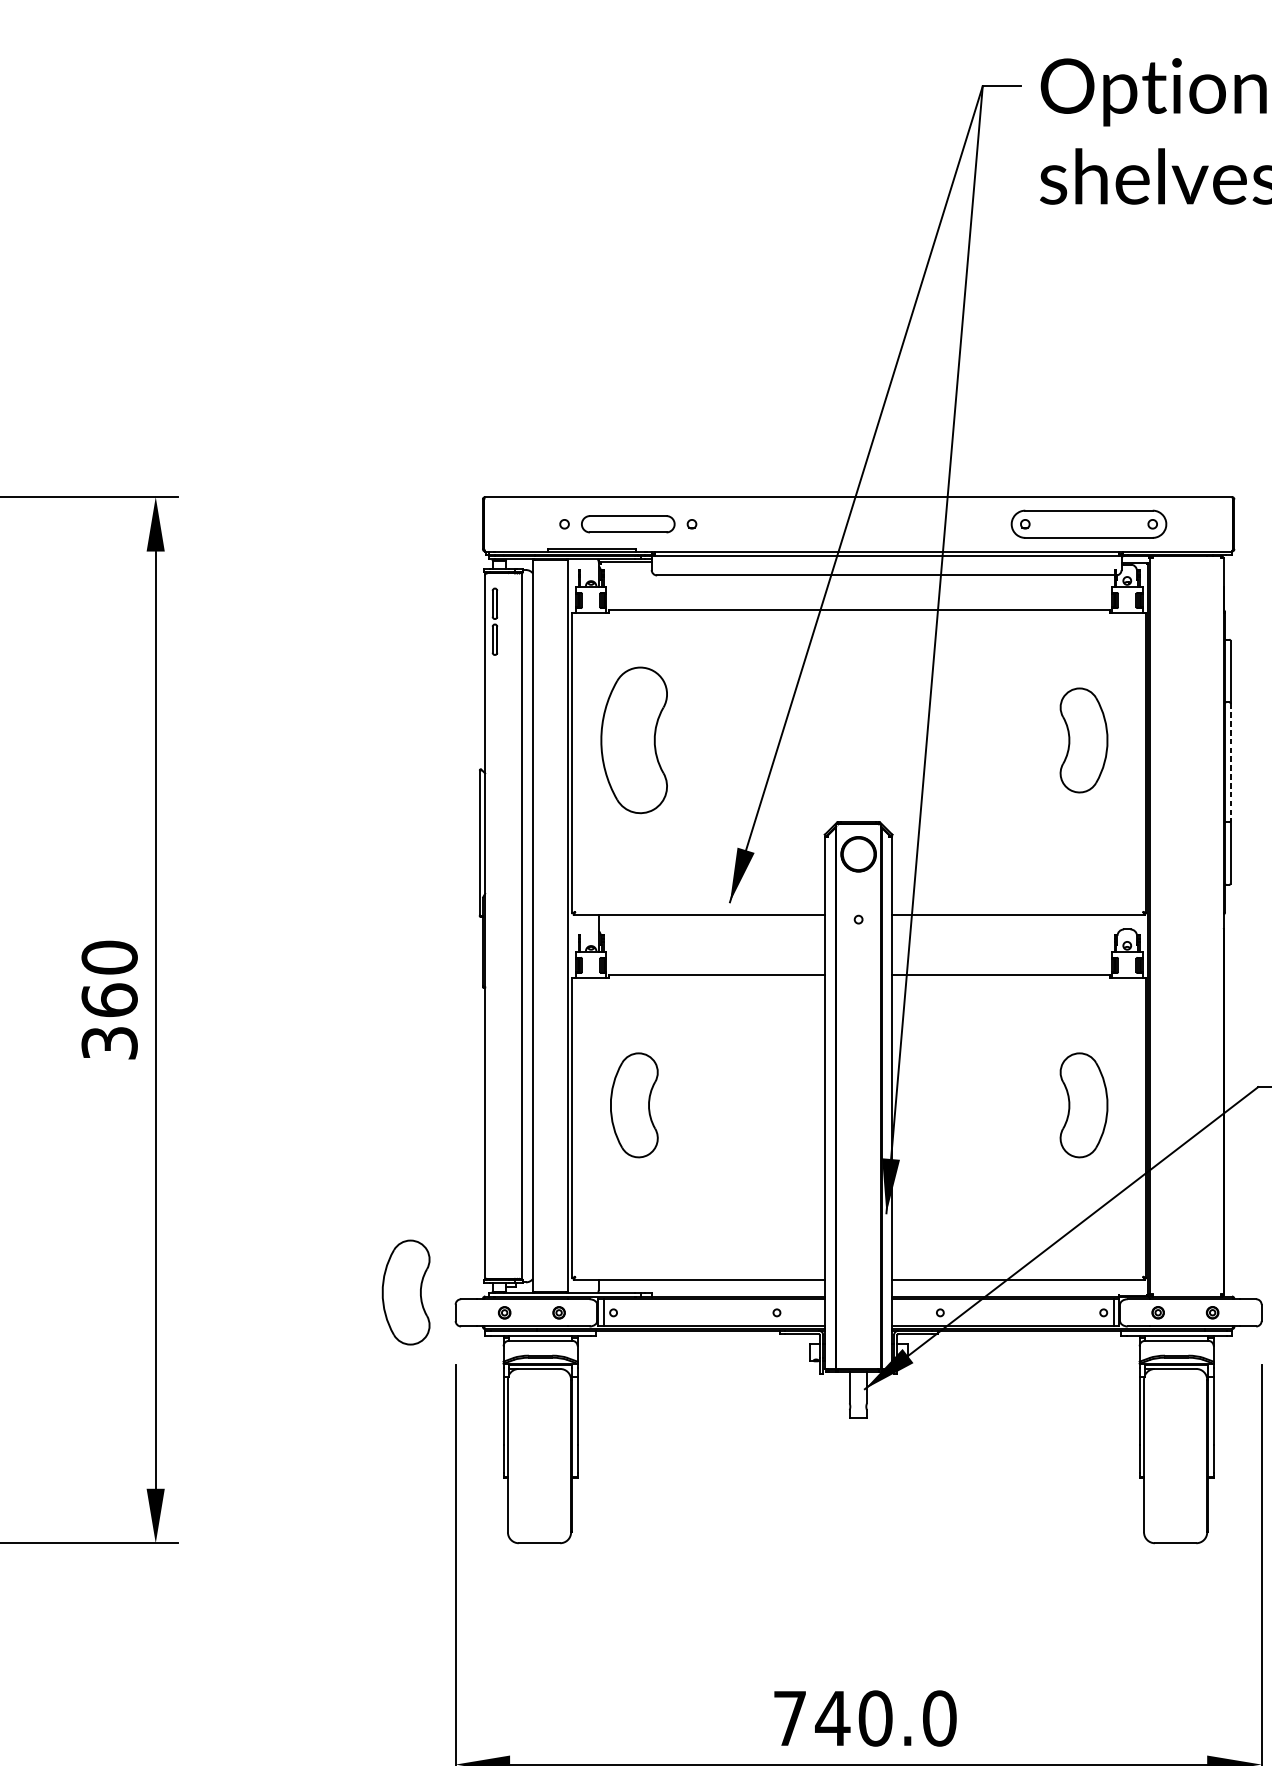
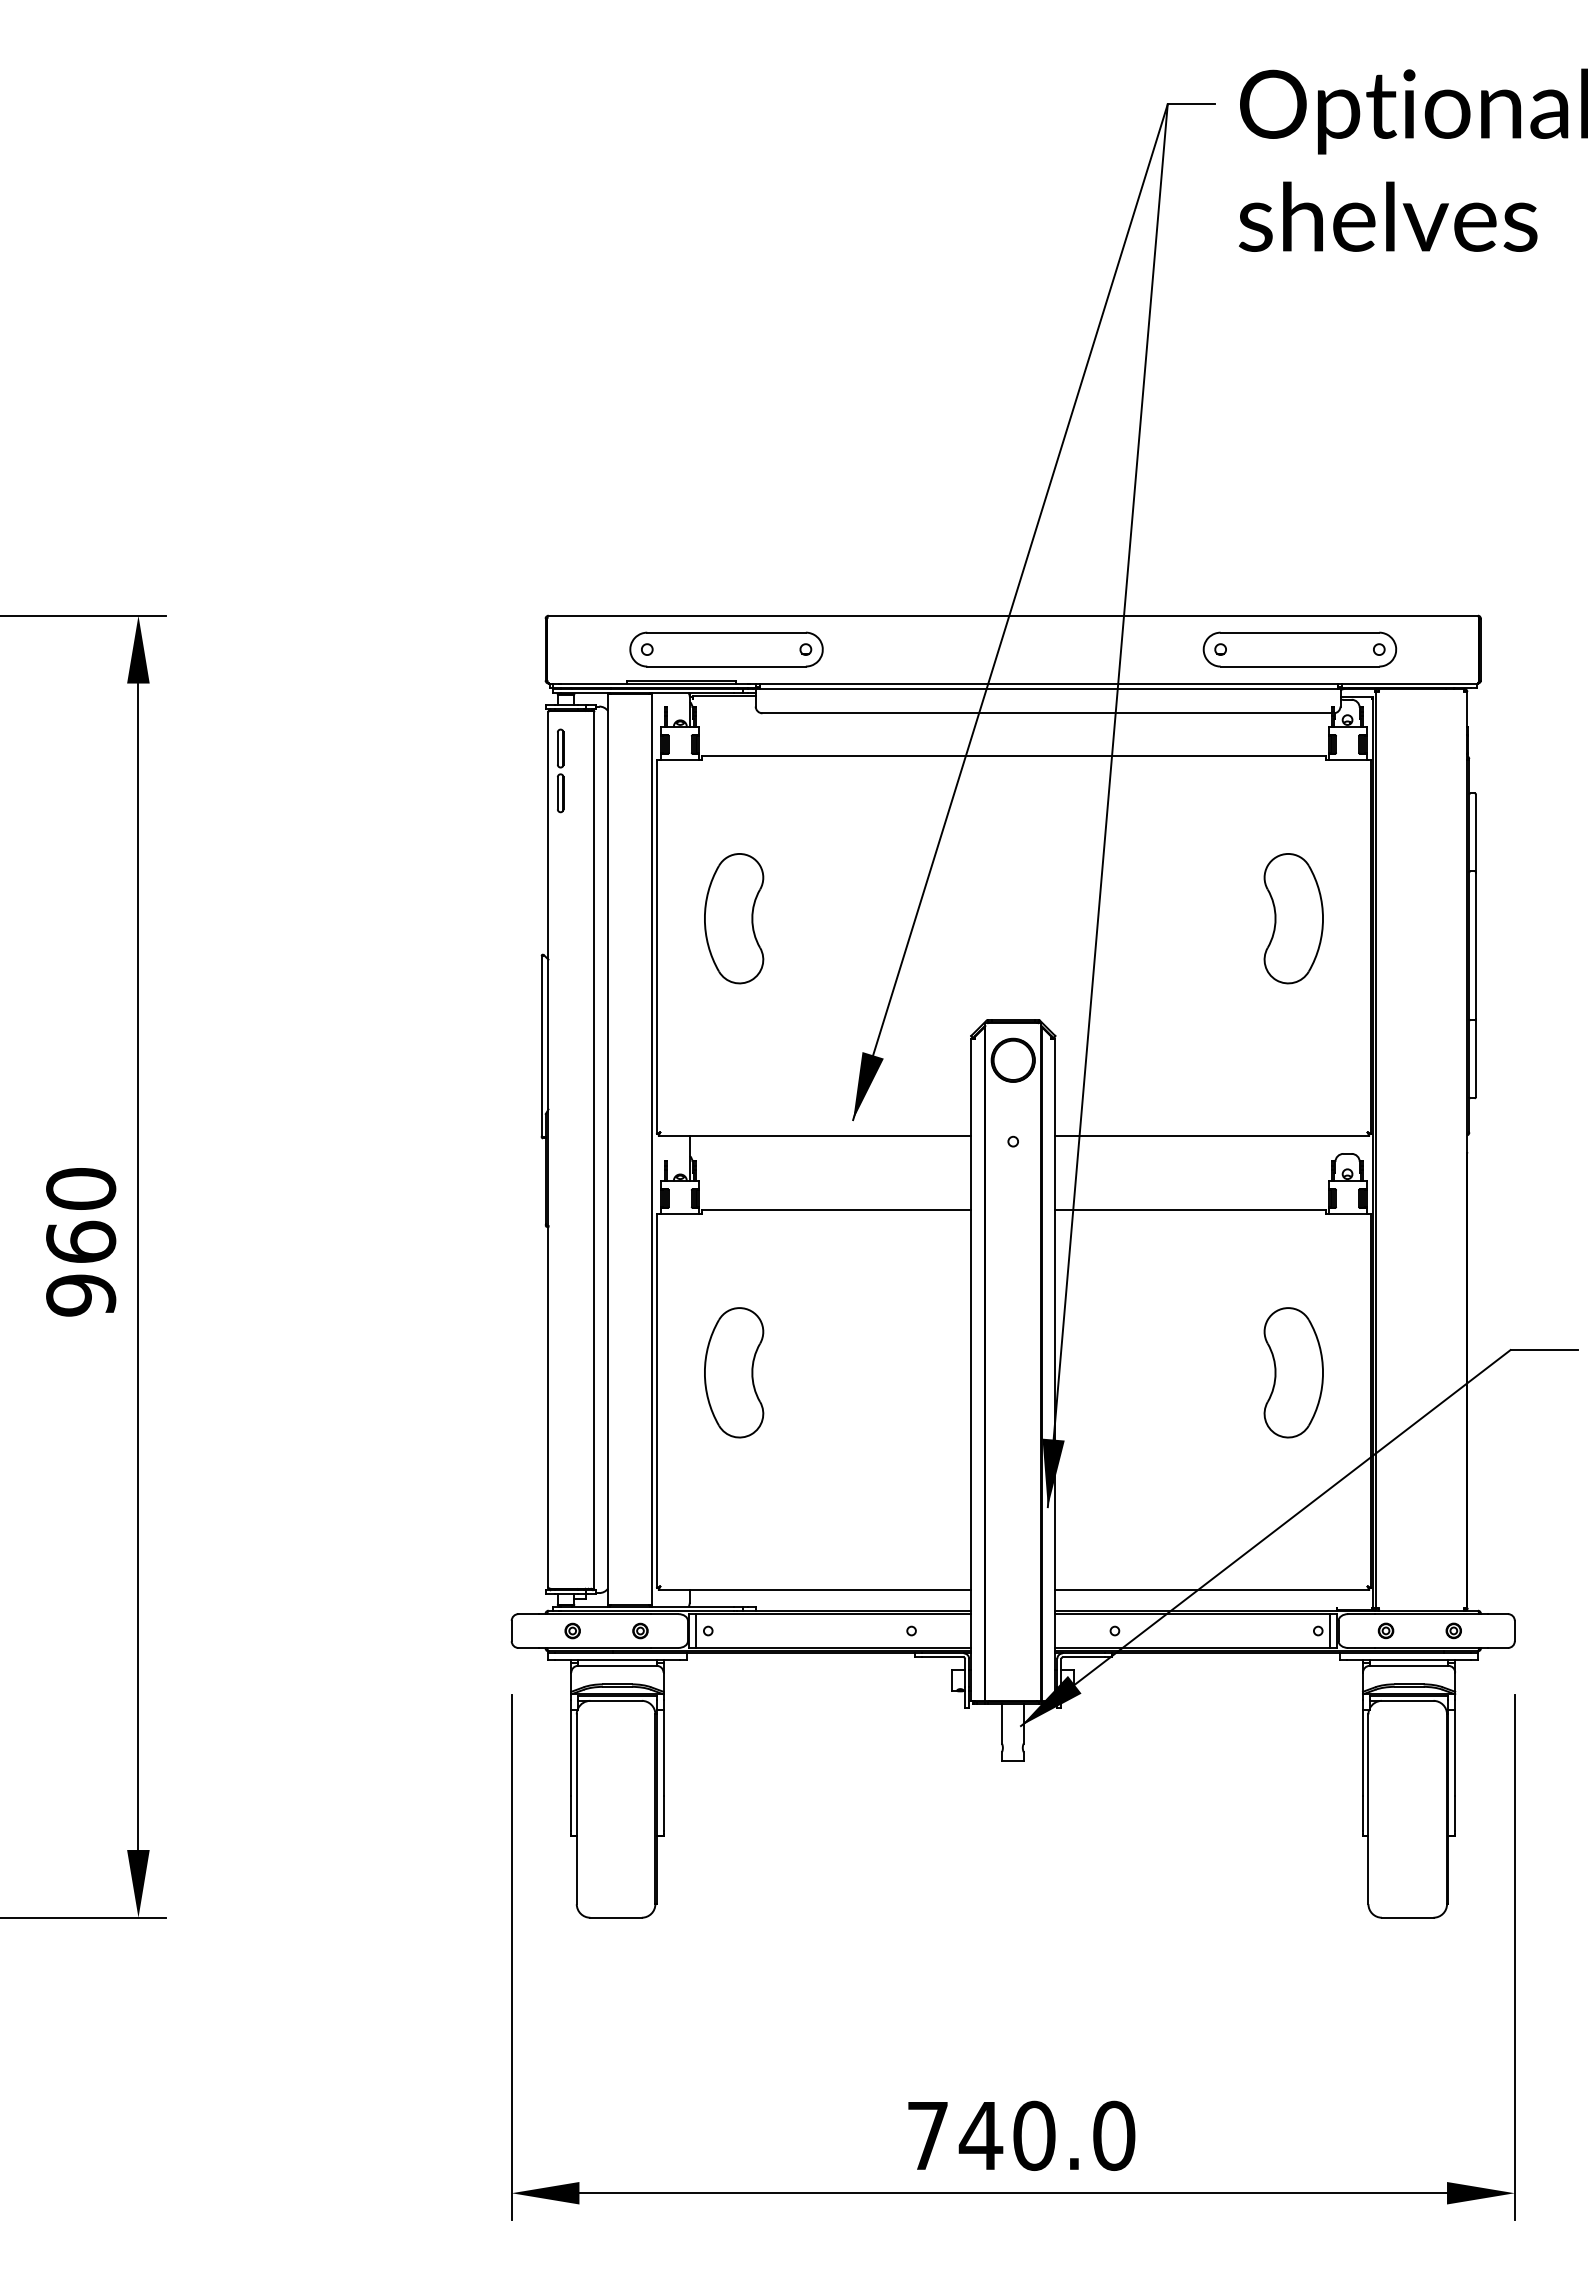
part: (628, 524) -> (726, 649), size x1.67
part: (634, 740) -> (734, 918), size x0.71
line: (1230, 762) -> (1476, 946), dashed -> solid
text: (109, 1043) -> (81, 1295), 360 -> 960
part: (406, 1292) -> (450, 1605), removed

